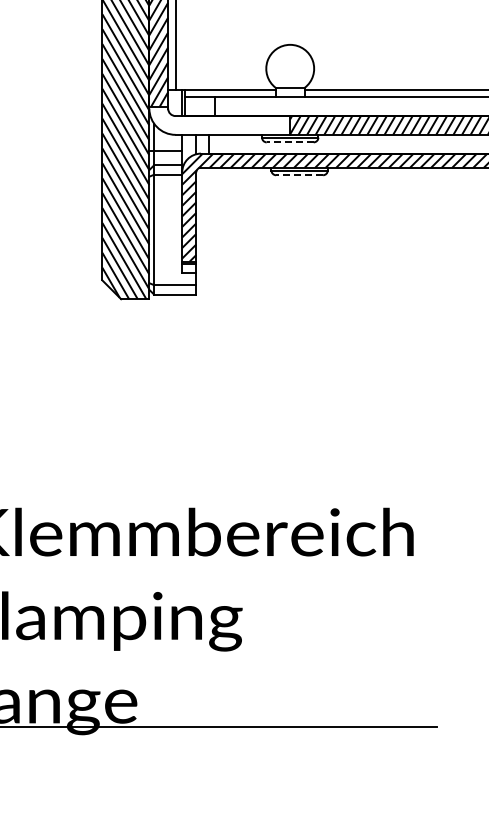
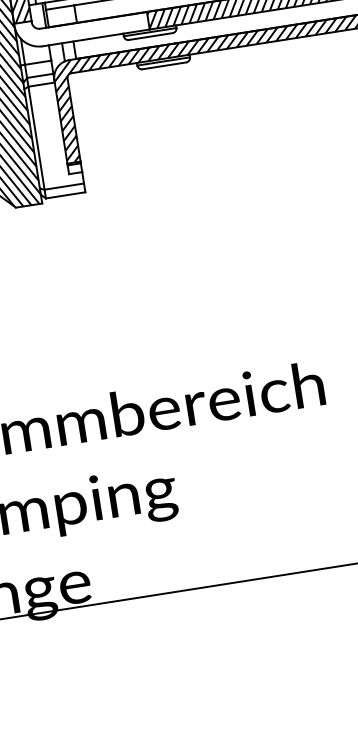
line: (289, 142) -> (150, 36), dashed -> solid
line: (299, 175) -> (164, 66), dashed -> solid

